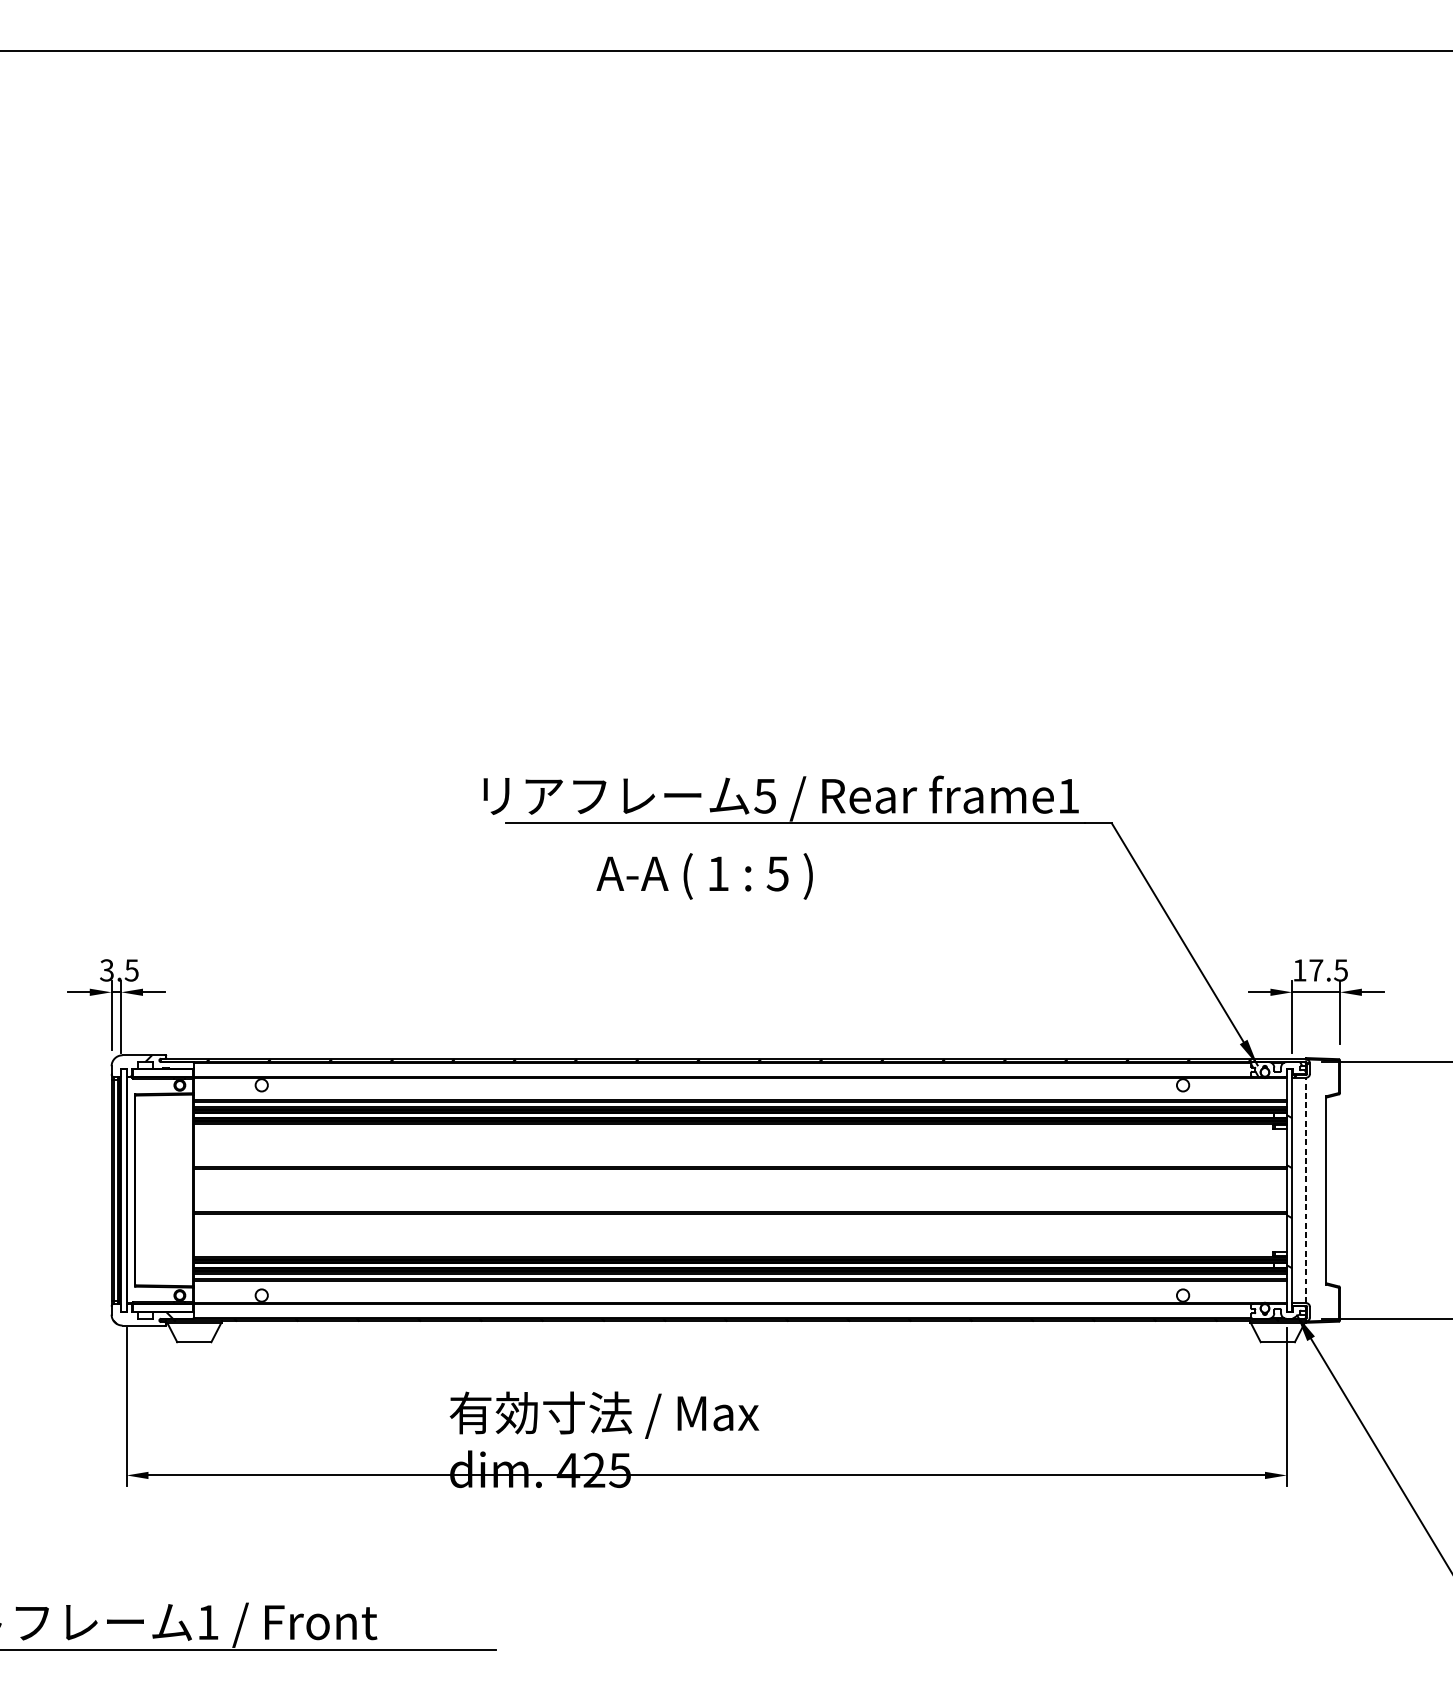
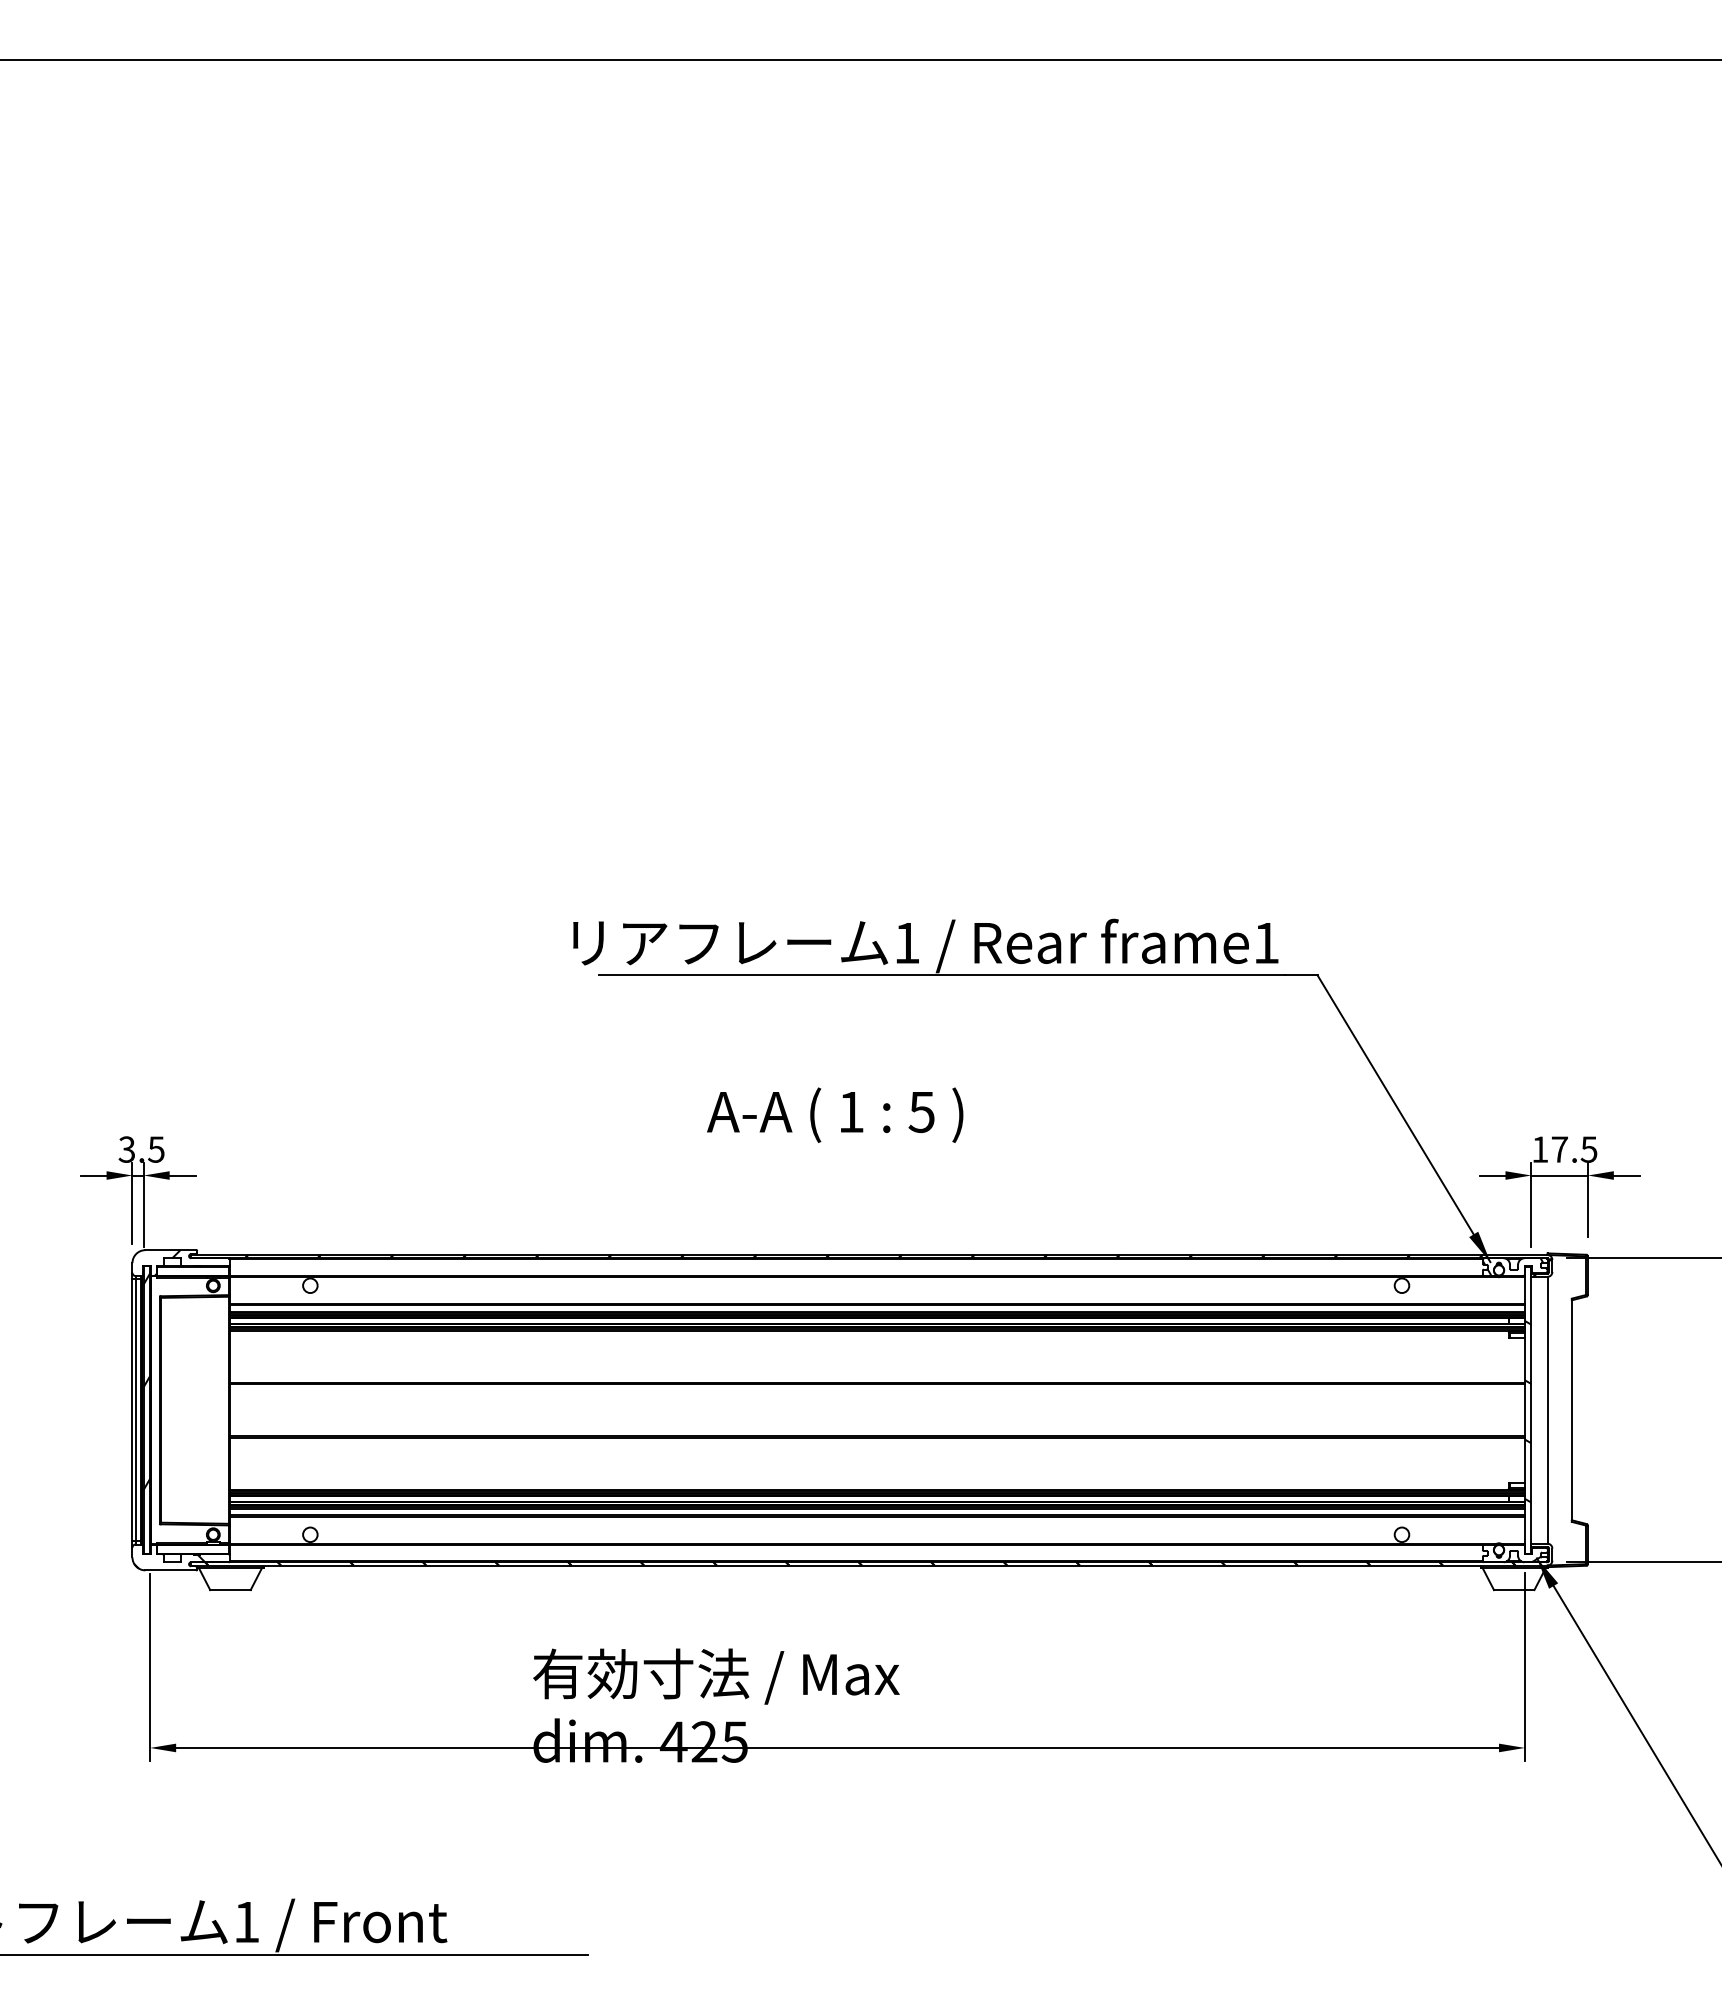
text: (764, 796) -> (906, 943), 5 -> 1
text: (704, 875) -> (835, 1114), moved
hatch: (123, 1166) -> (146, 1381), added
line: (1305, 1189) -> (1547, 1409), dashed -> solid

